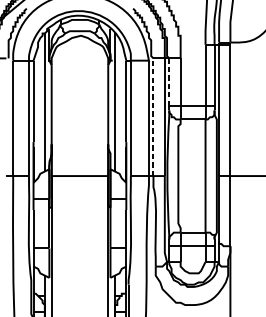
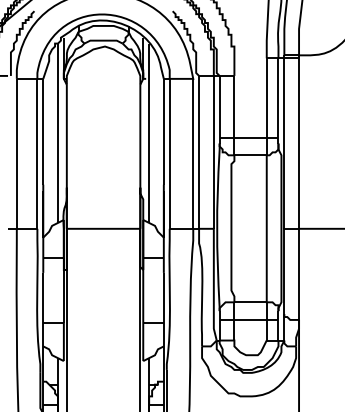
line: (169, 81) -> (219, 106), dashed -> solid
line: (153, 116) -> (199, 151), dashed -> solid

